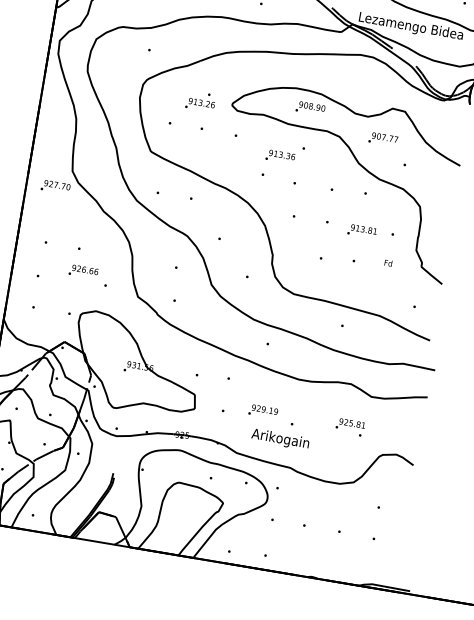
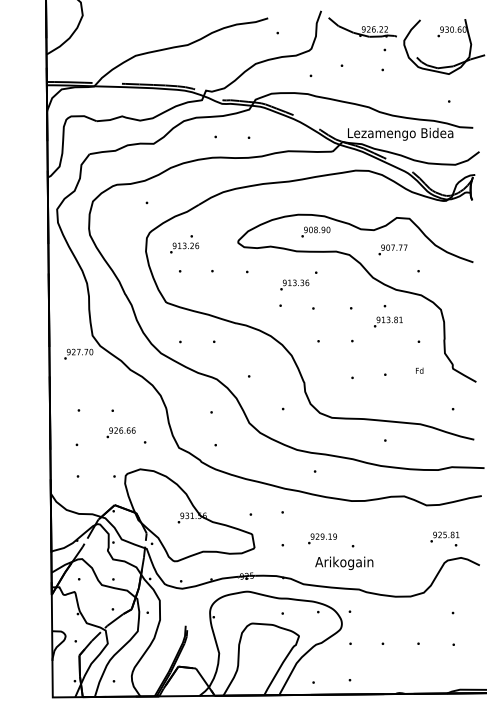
text: (200, 101) -> (184, 244), moved
text: (361, 230) -> (387, 321), moved
text: (349, 426) -> (444, 538), moved

